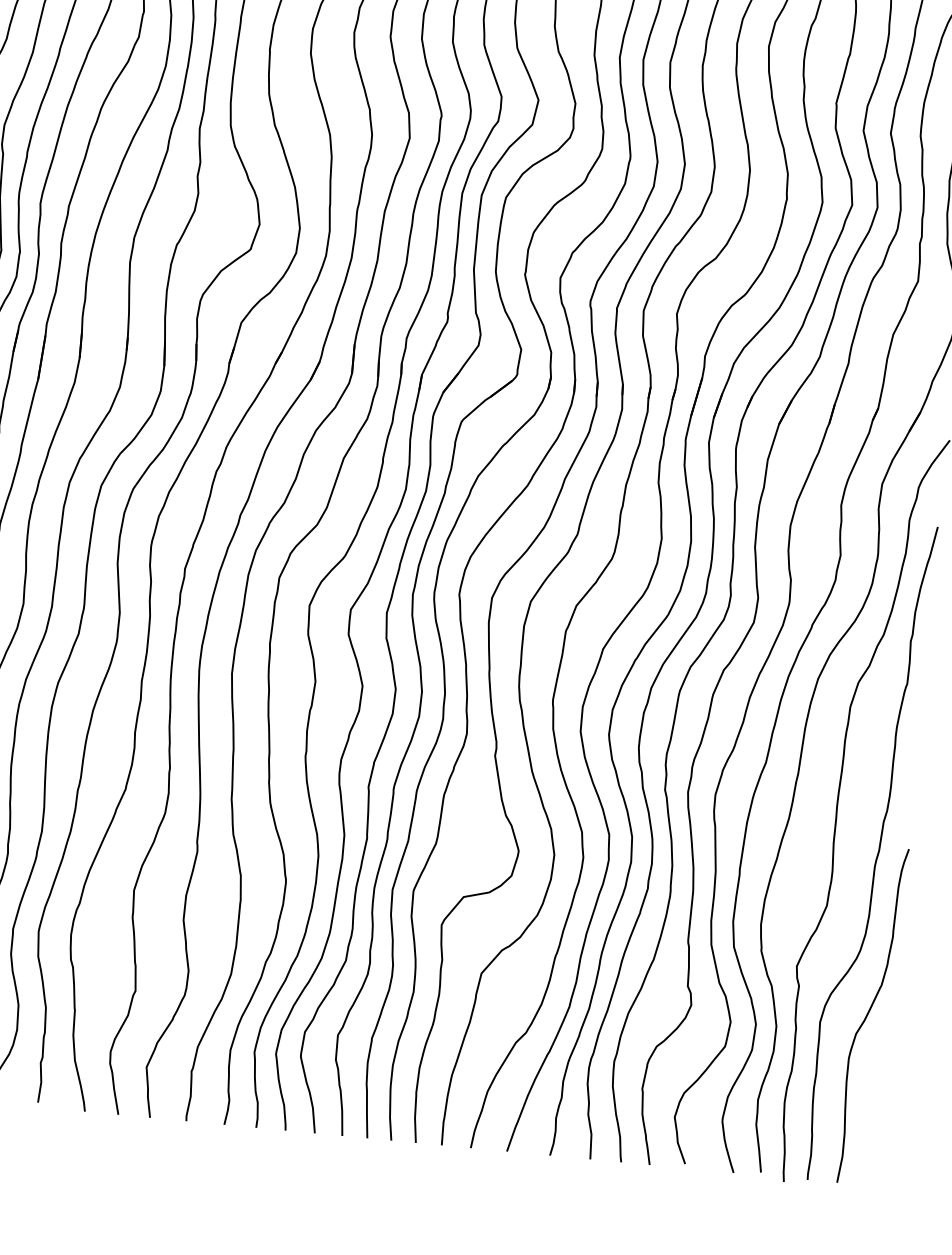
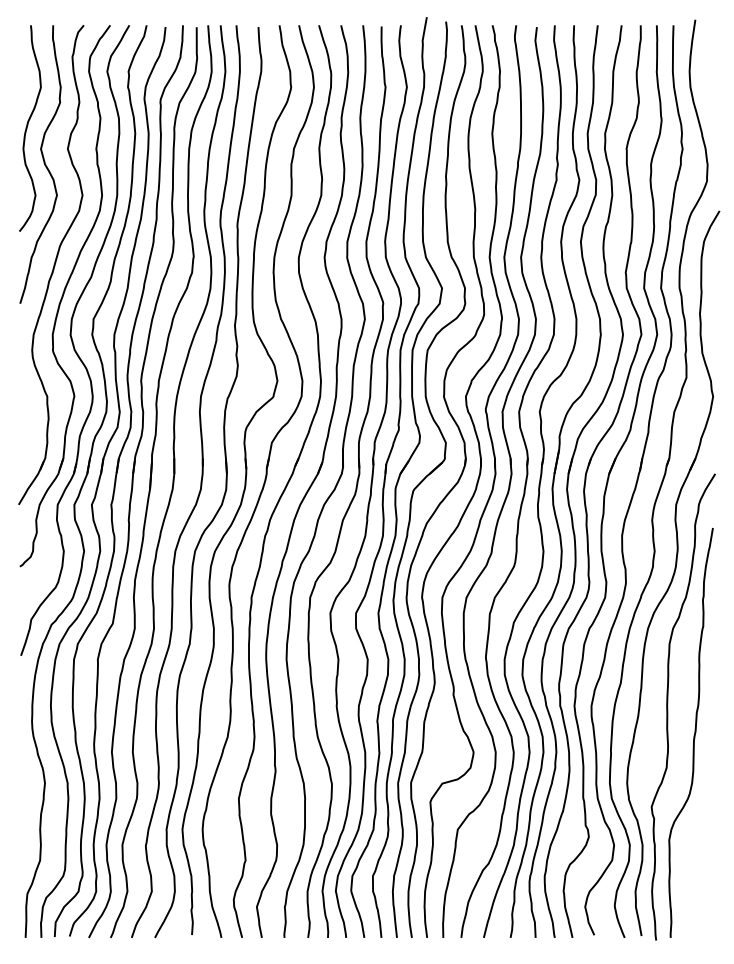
curve: (870, 1013) -> (699, 831), removed

